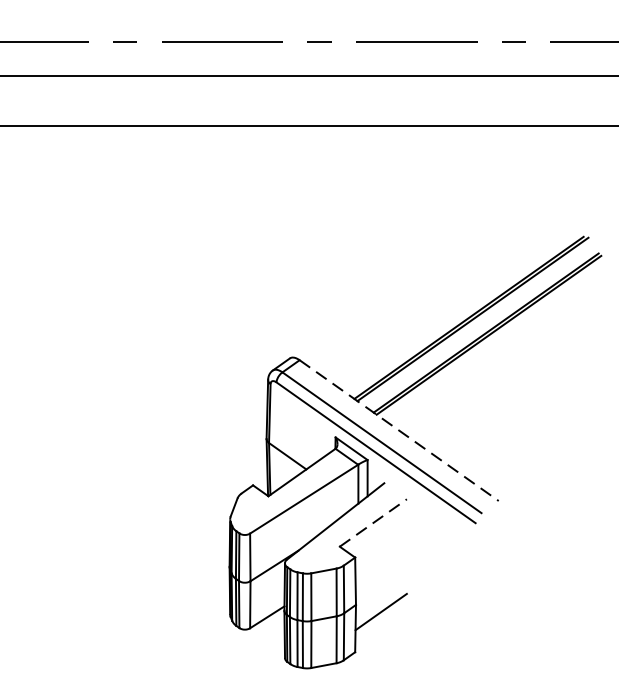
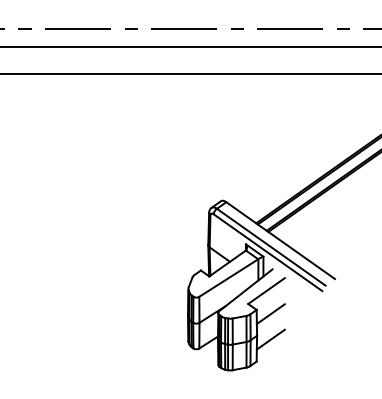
line: (398, 430) -> (280, 240), dashed -> solid
line: (373, 521) -> (266, 290), dashed -> solid
line: (380, 565) -> (270, 314), added

